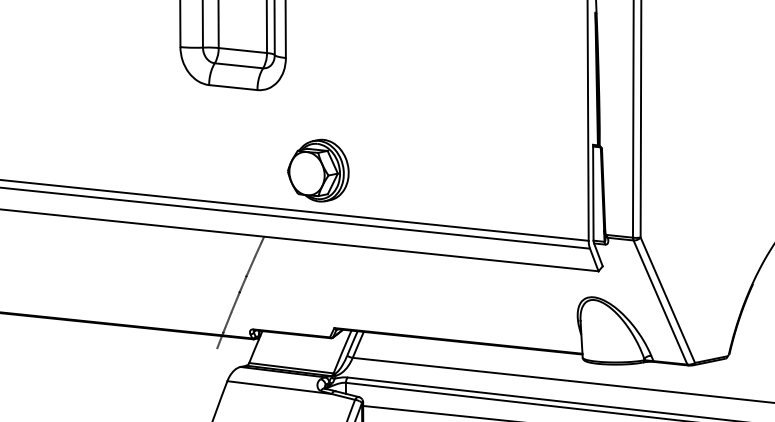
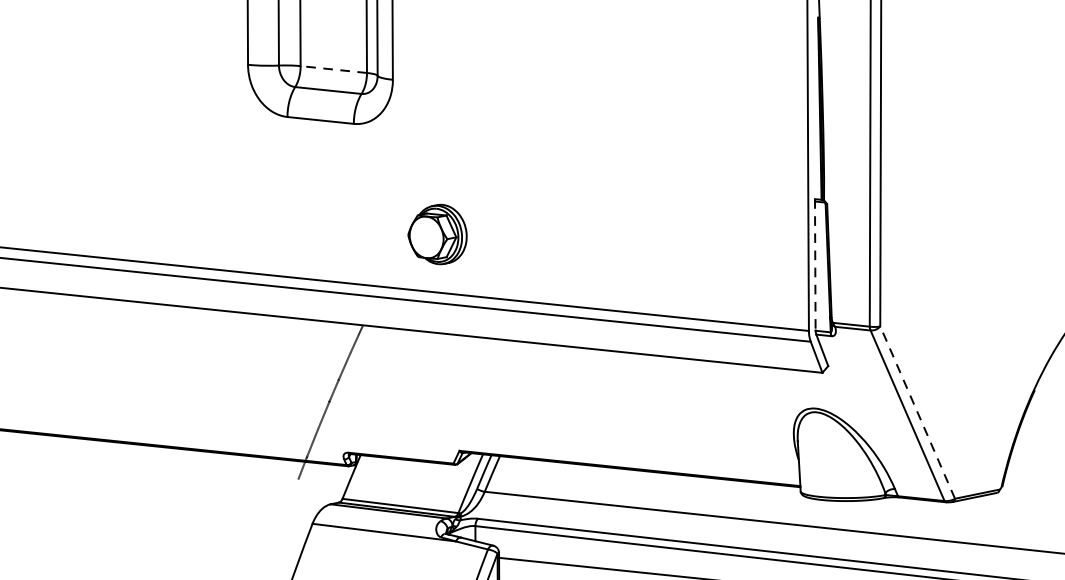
line: (242, 50) -> (333, 69), solid -> dashed
part: (318, 170) -> (437, 234), size x0.7
line: (593, 192) -> (815, 264), solid -> dashed
line: (667, 299) -> (917, 411), solid -> dashed

